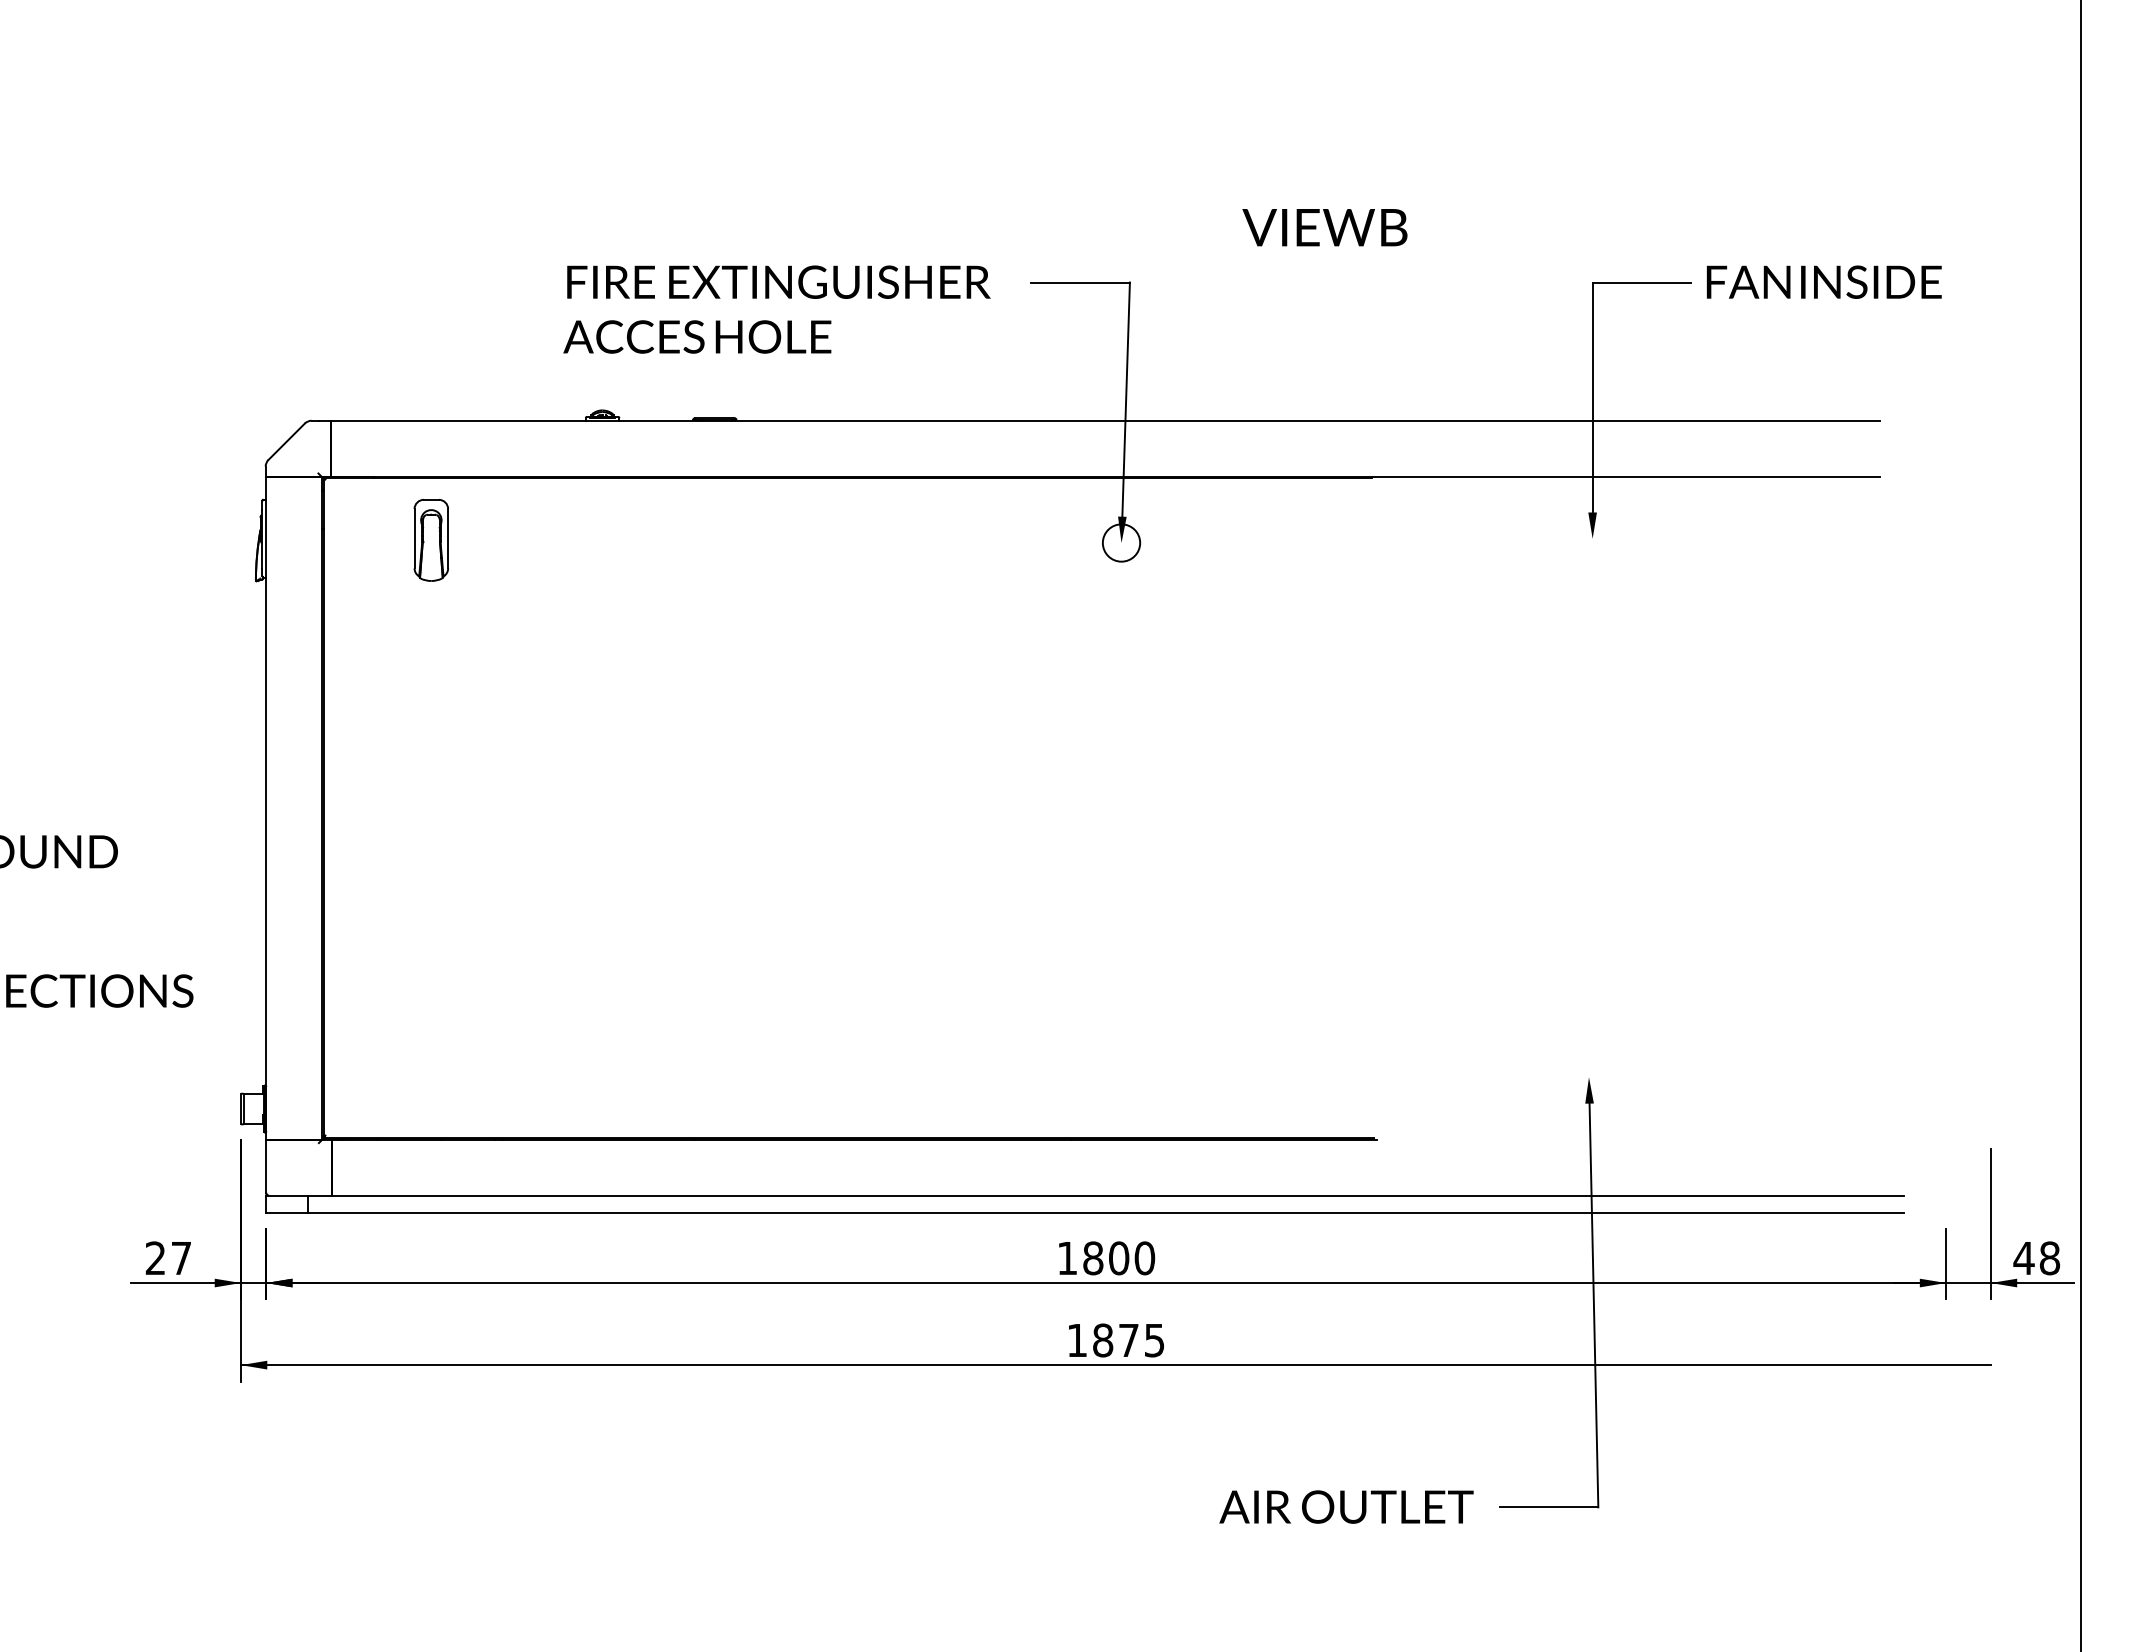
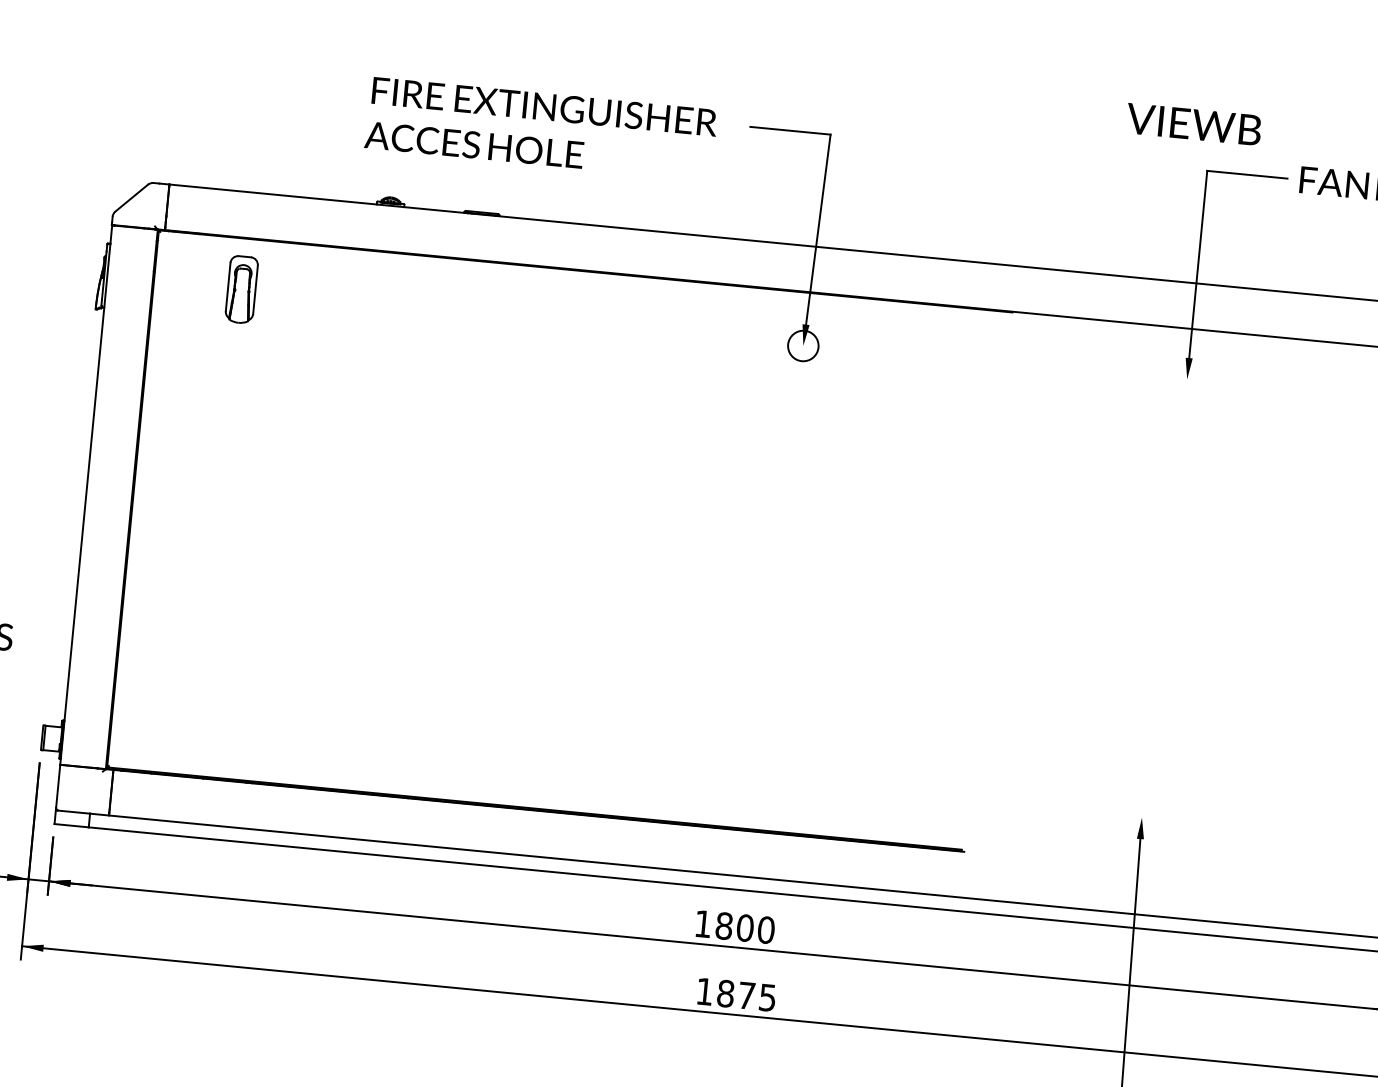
text: (1324, 227) -> (1193, 124), moved

